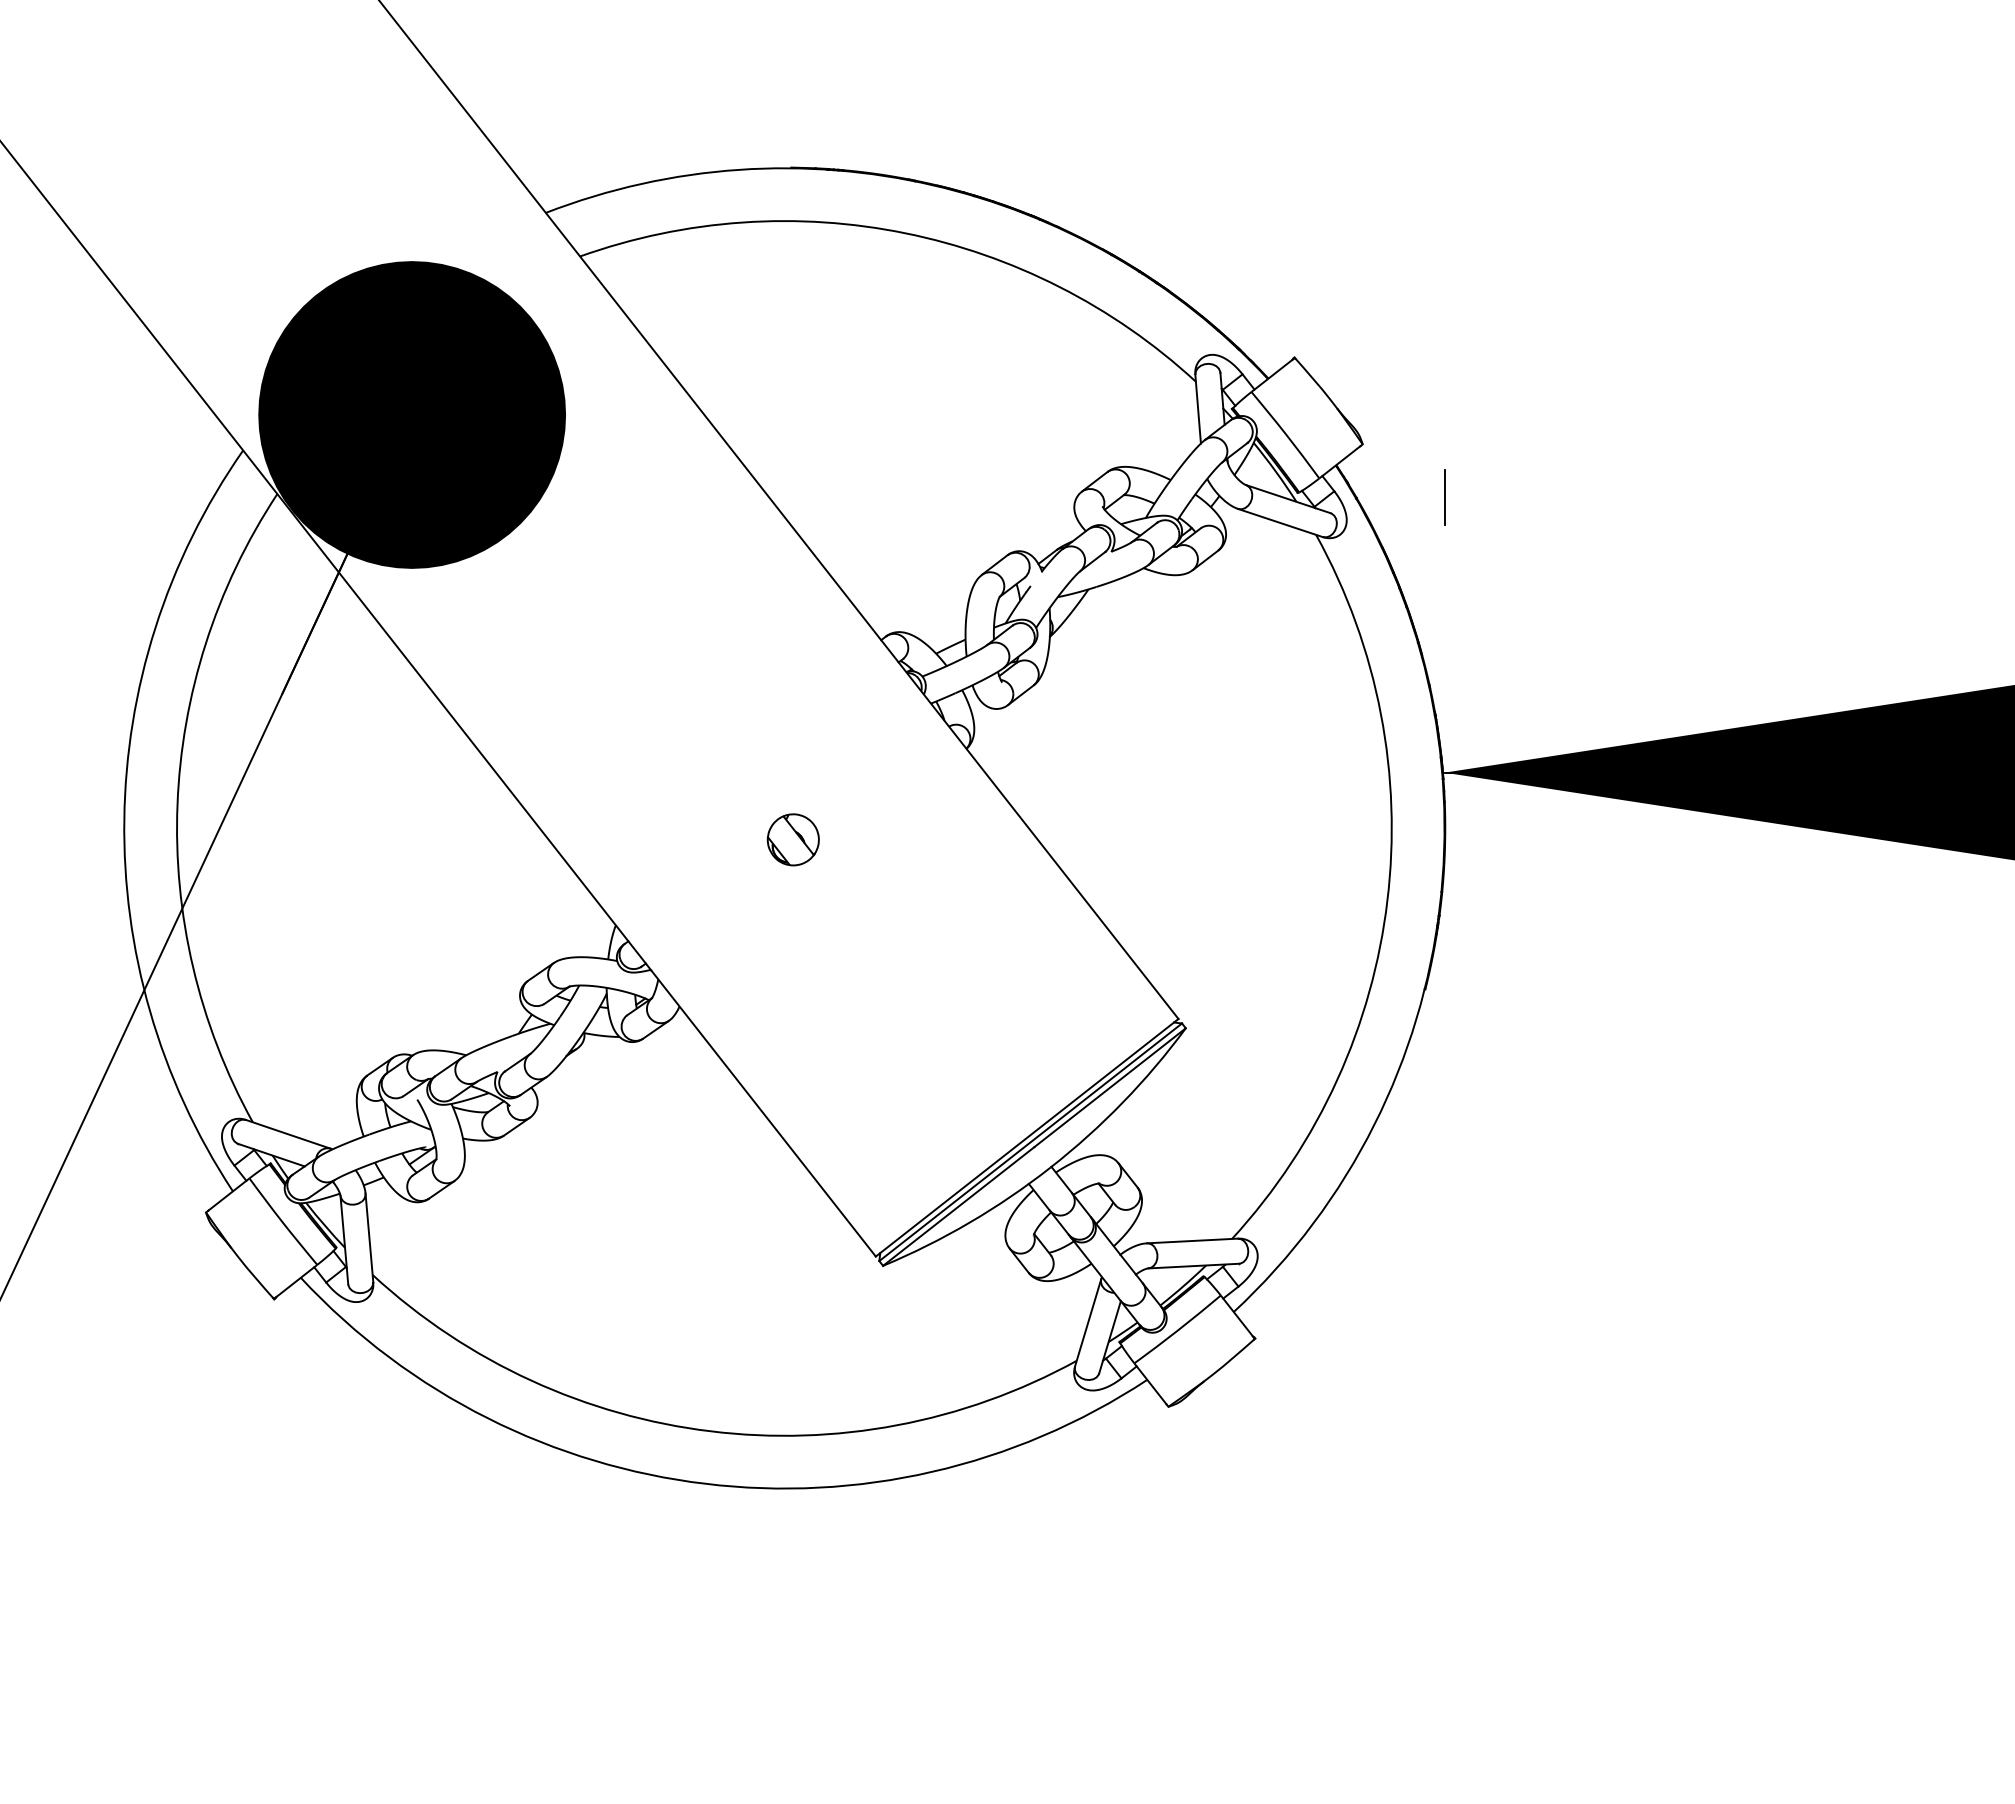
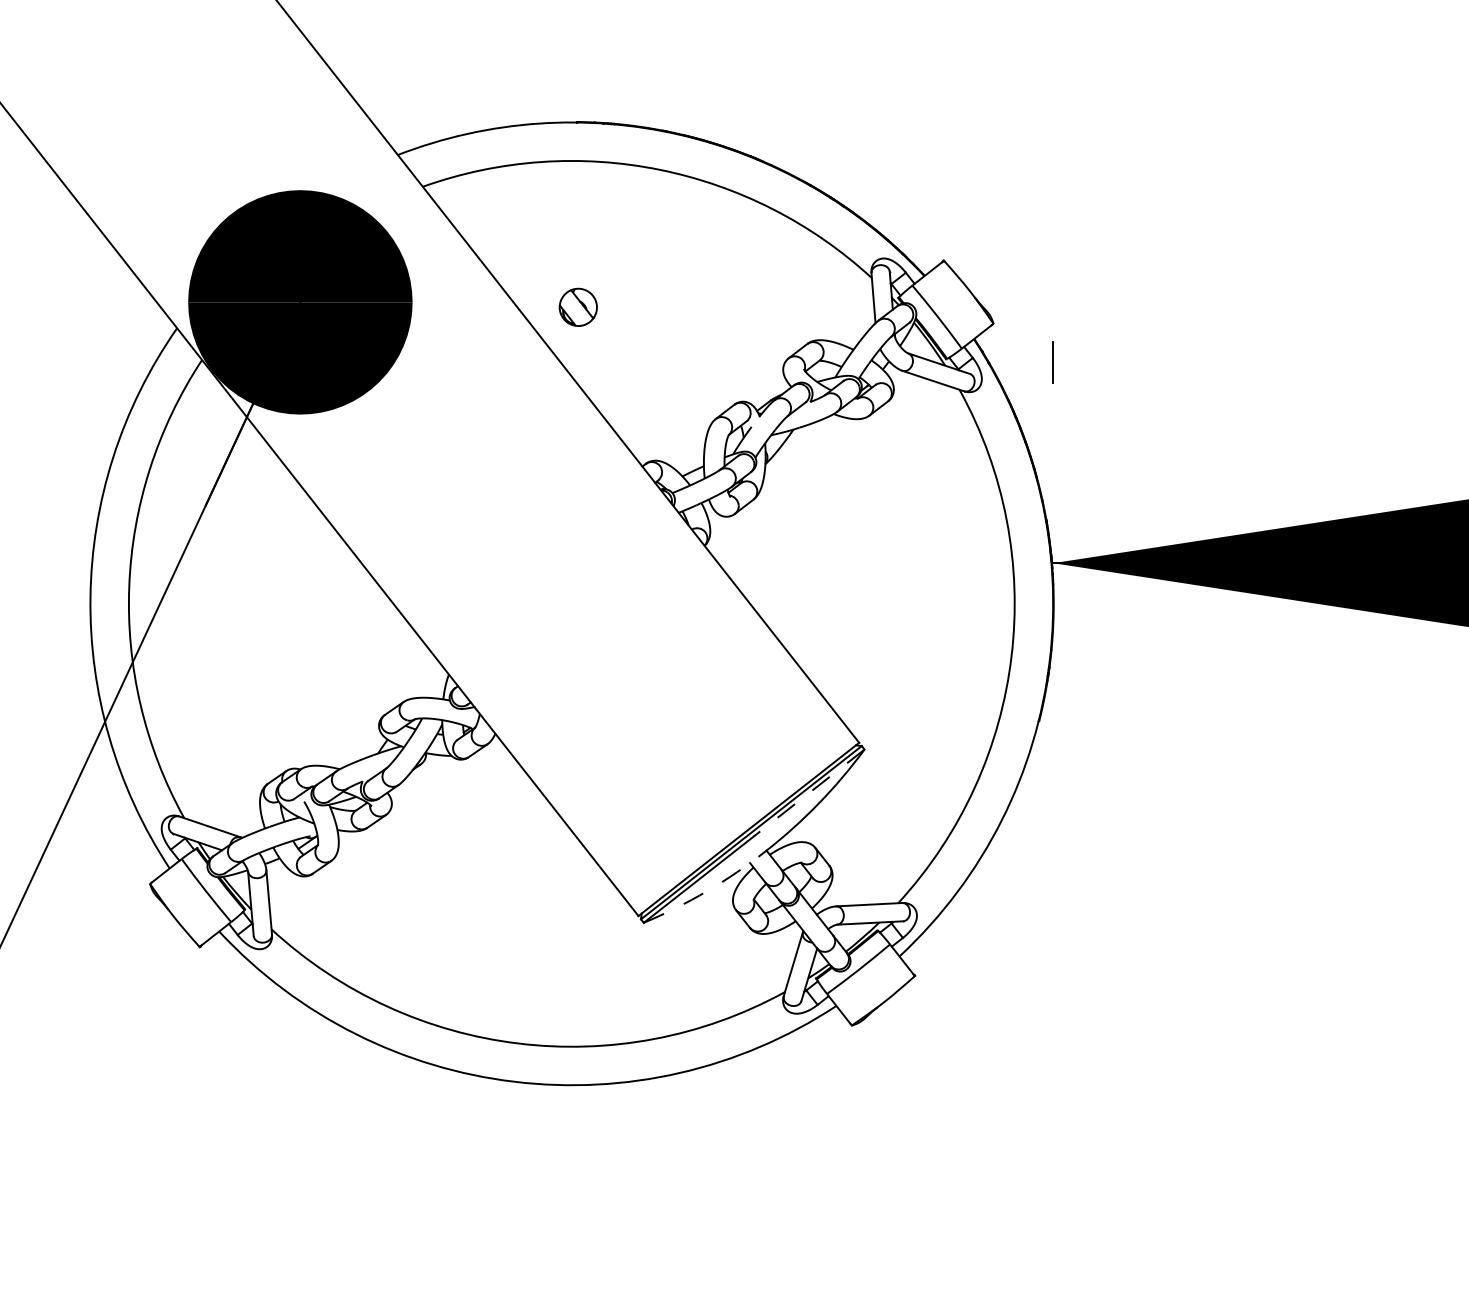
part: (792, 839) -> (577, 307), moved
line: (1109, 1087) -> (808, 792), solid -> dashed
arc: (970, 1222) -> (707, 891), solid -> dashed

